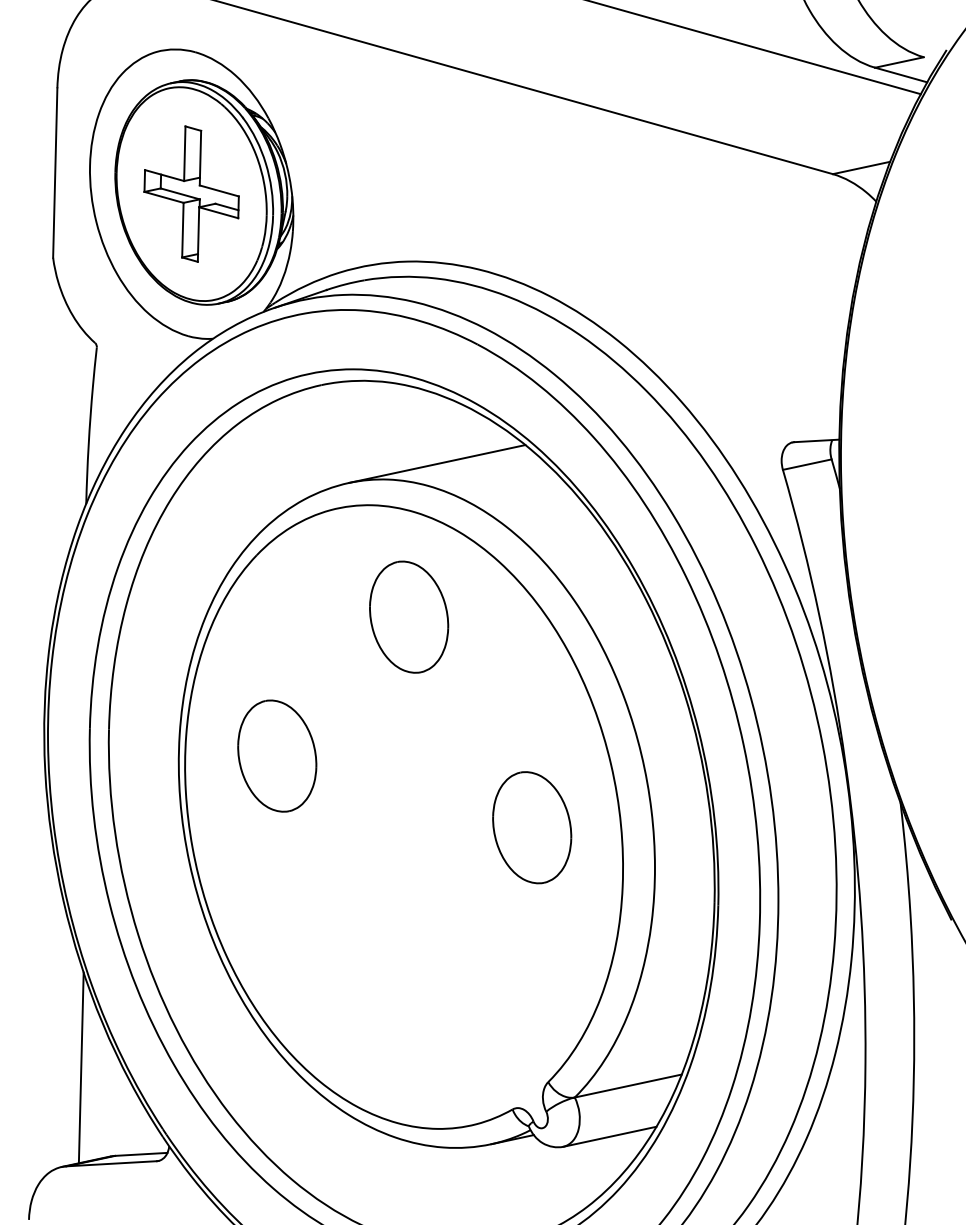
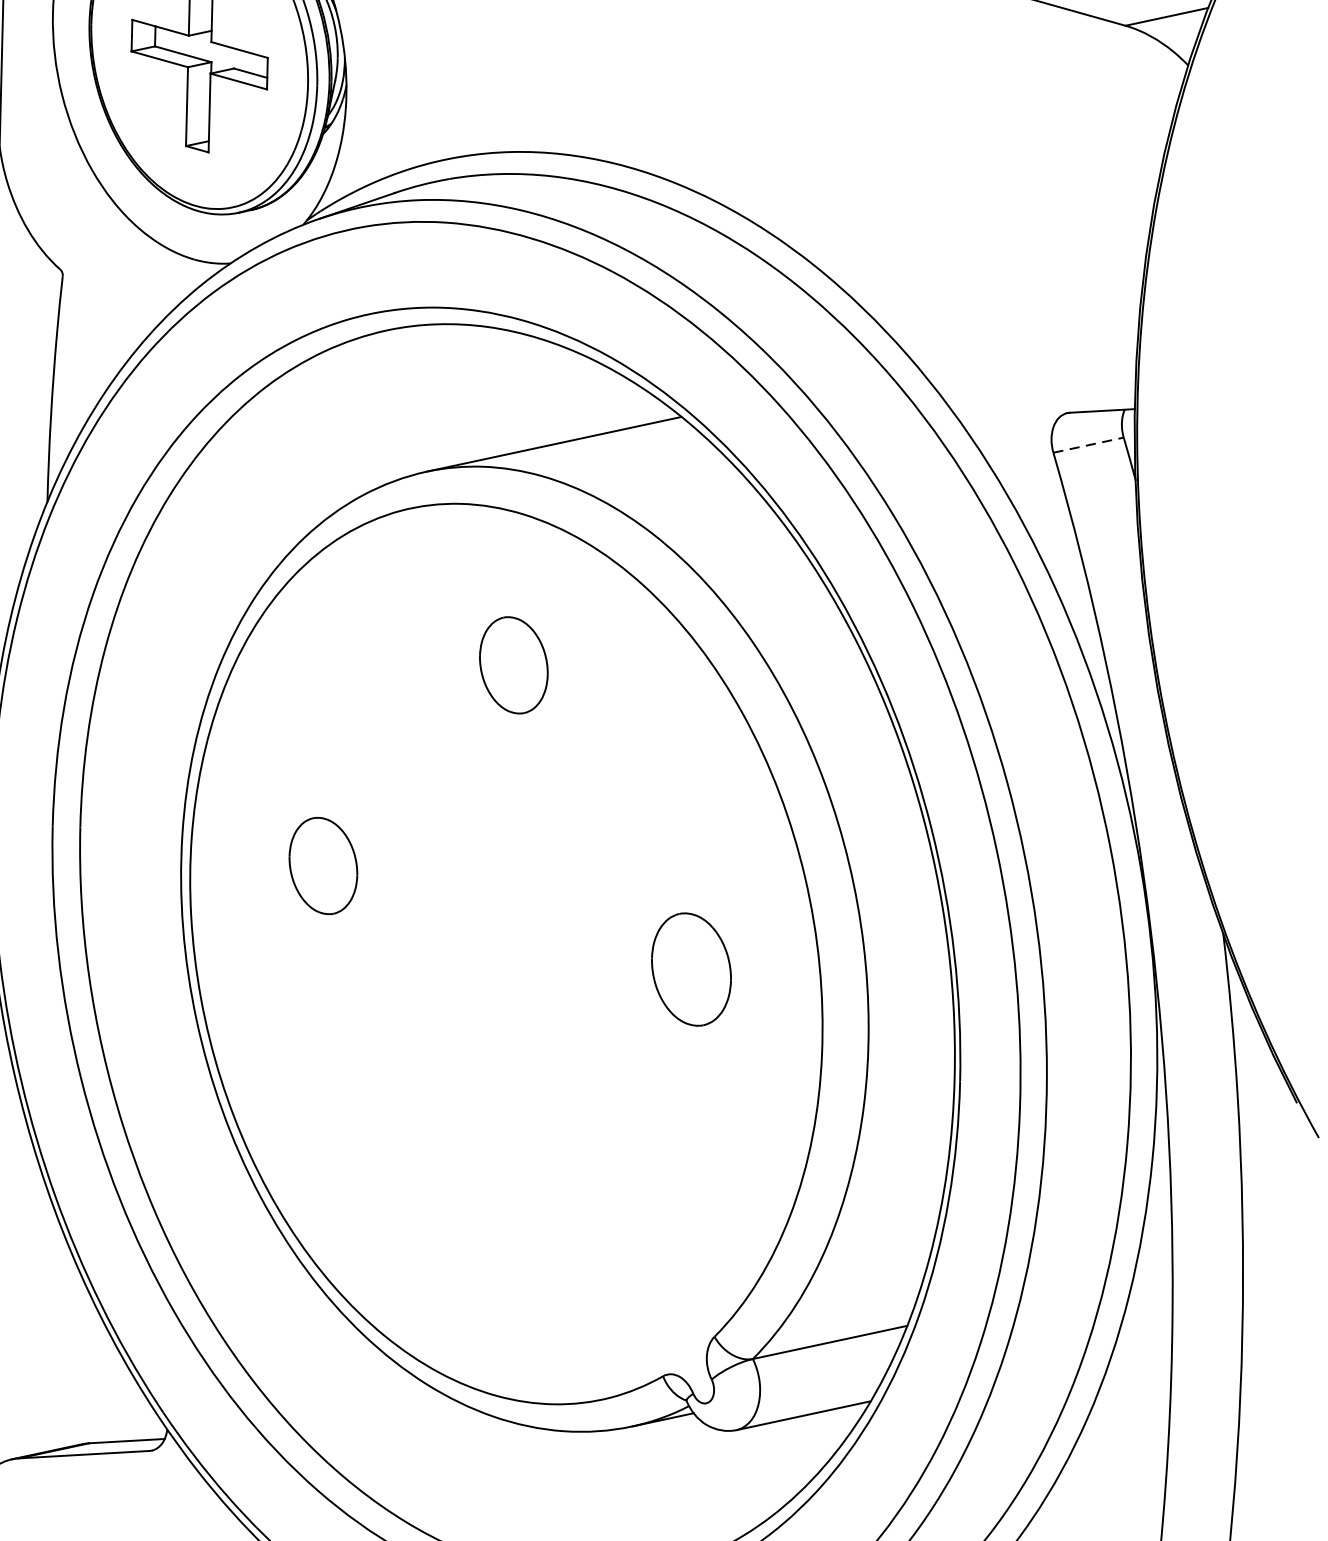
line: (807, 464) -> (1088, 445), solid -> dashed
part: (409, 616) -> (514, 664), size x0.6
part: (277, 755) -> (323, 865), size x0.6
part: (532, 827) -> (691, 969), size x0.7
line: (80, 1067) -> (39, 1315), removed

